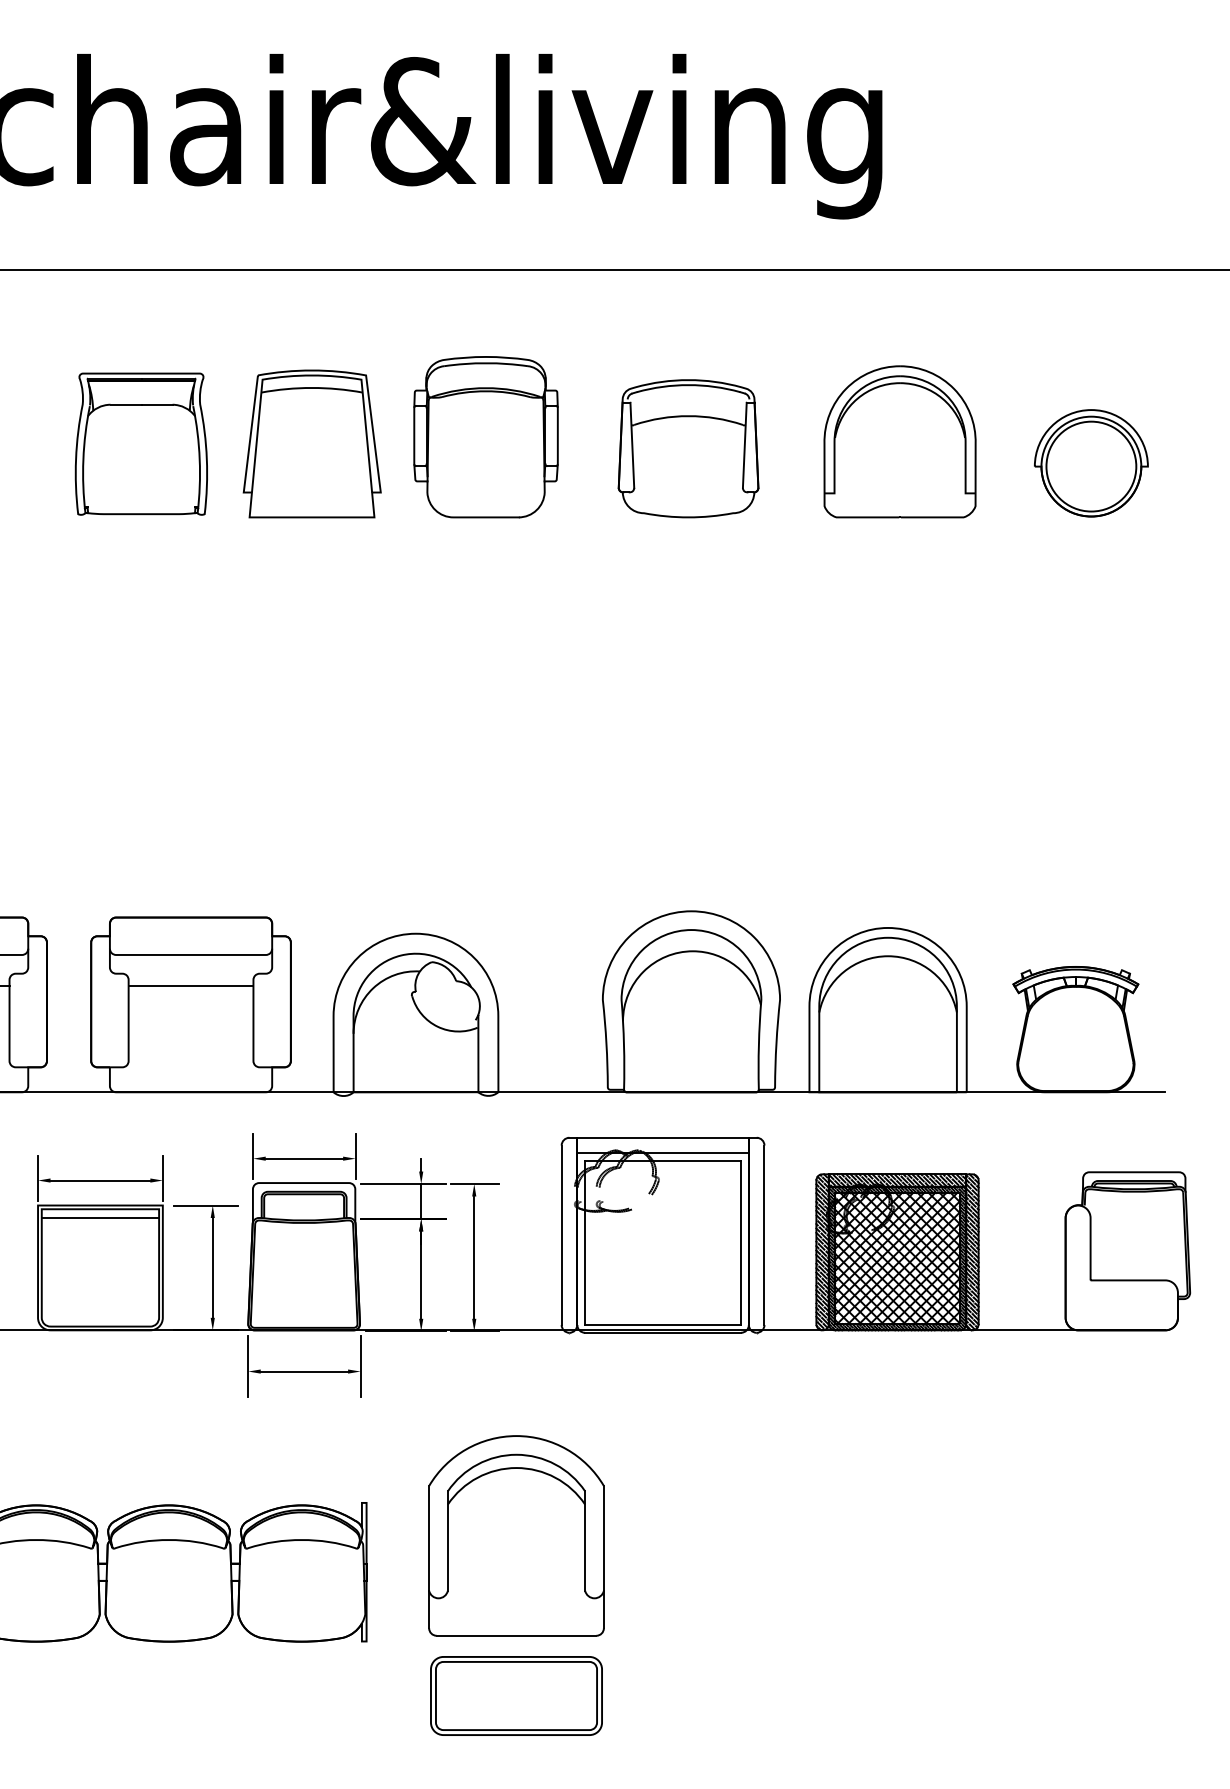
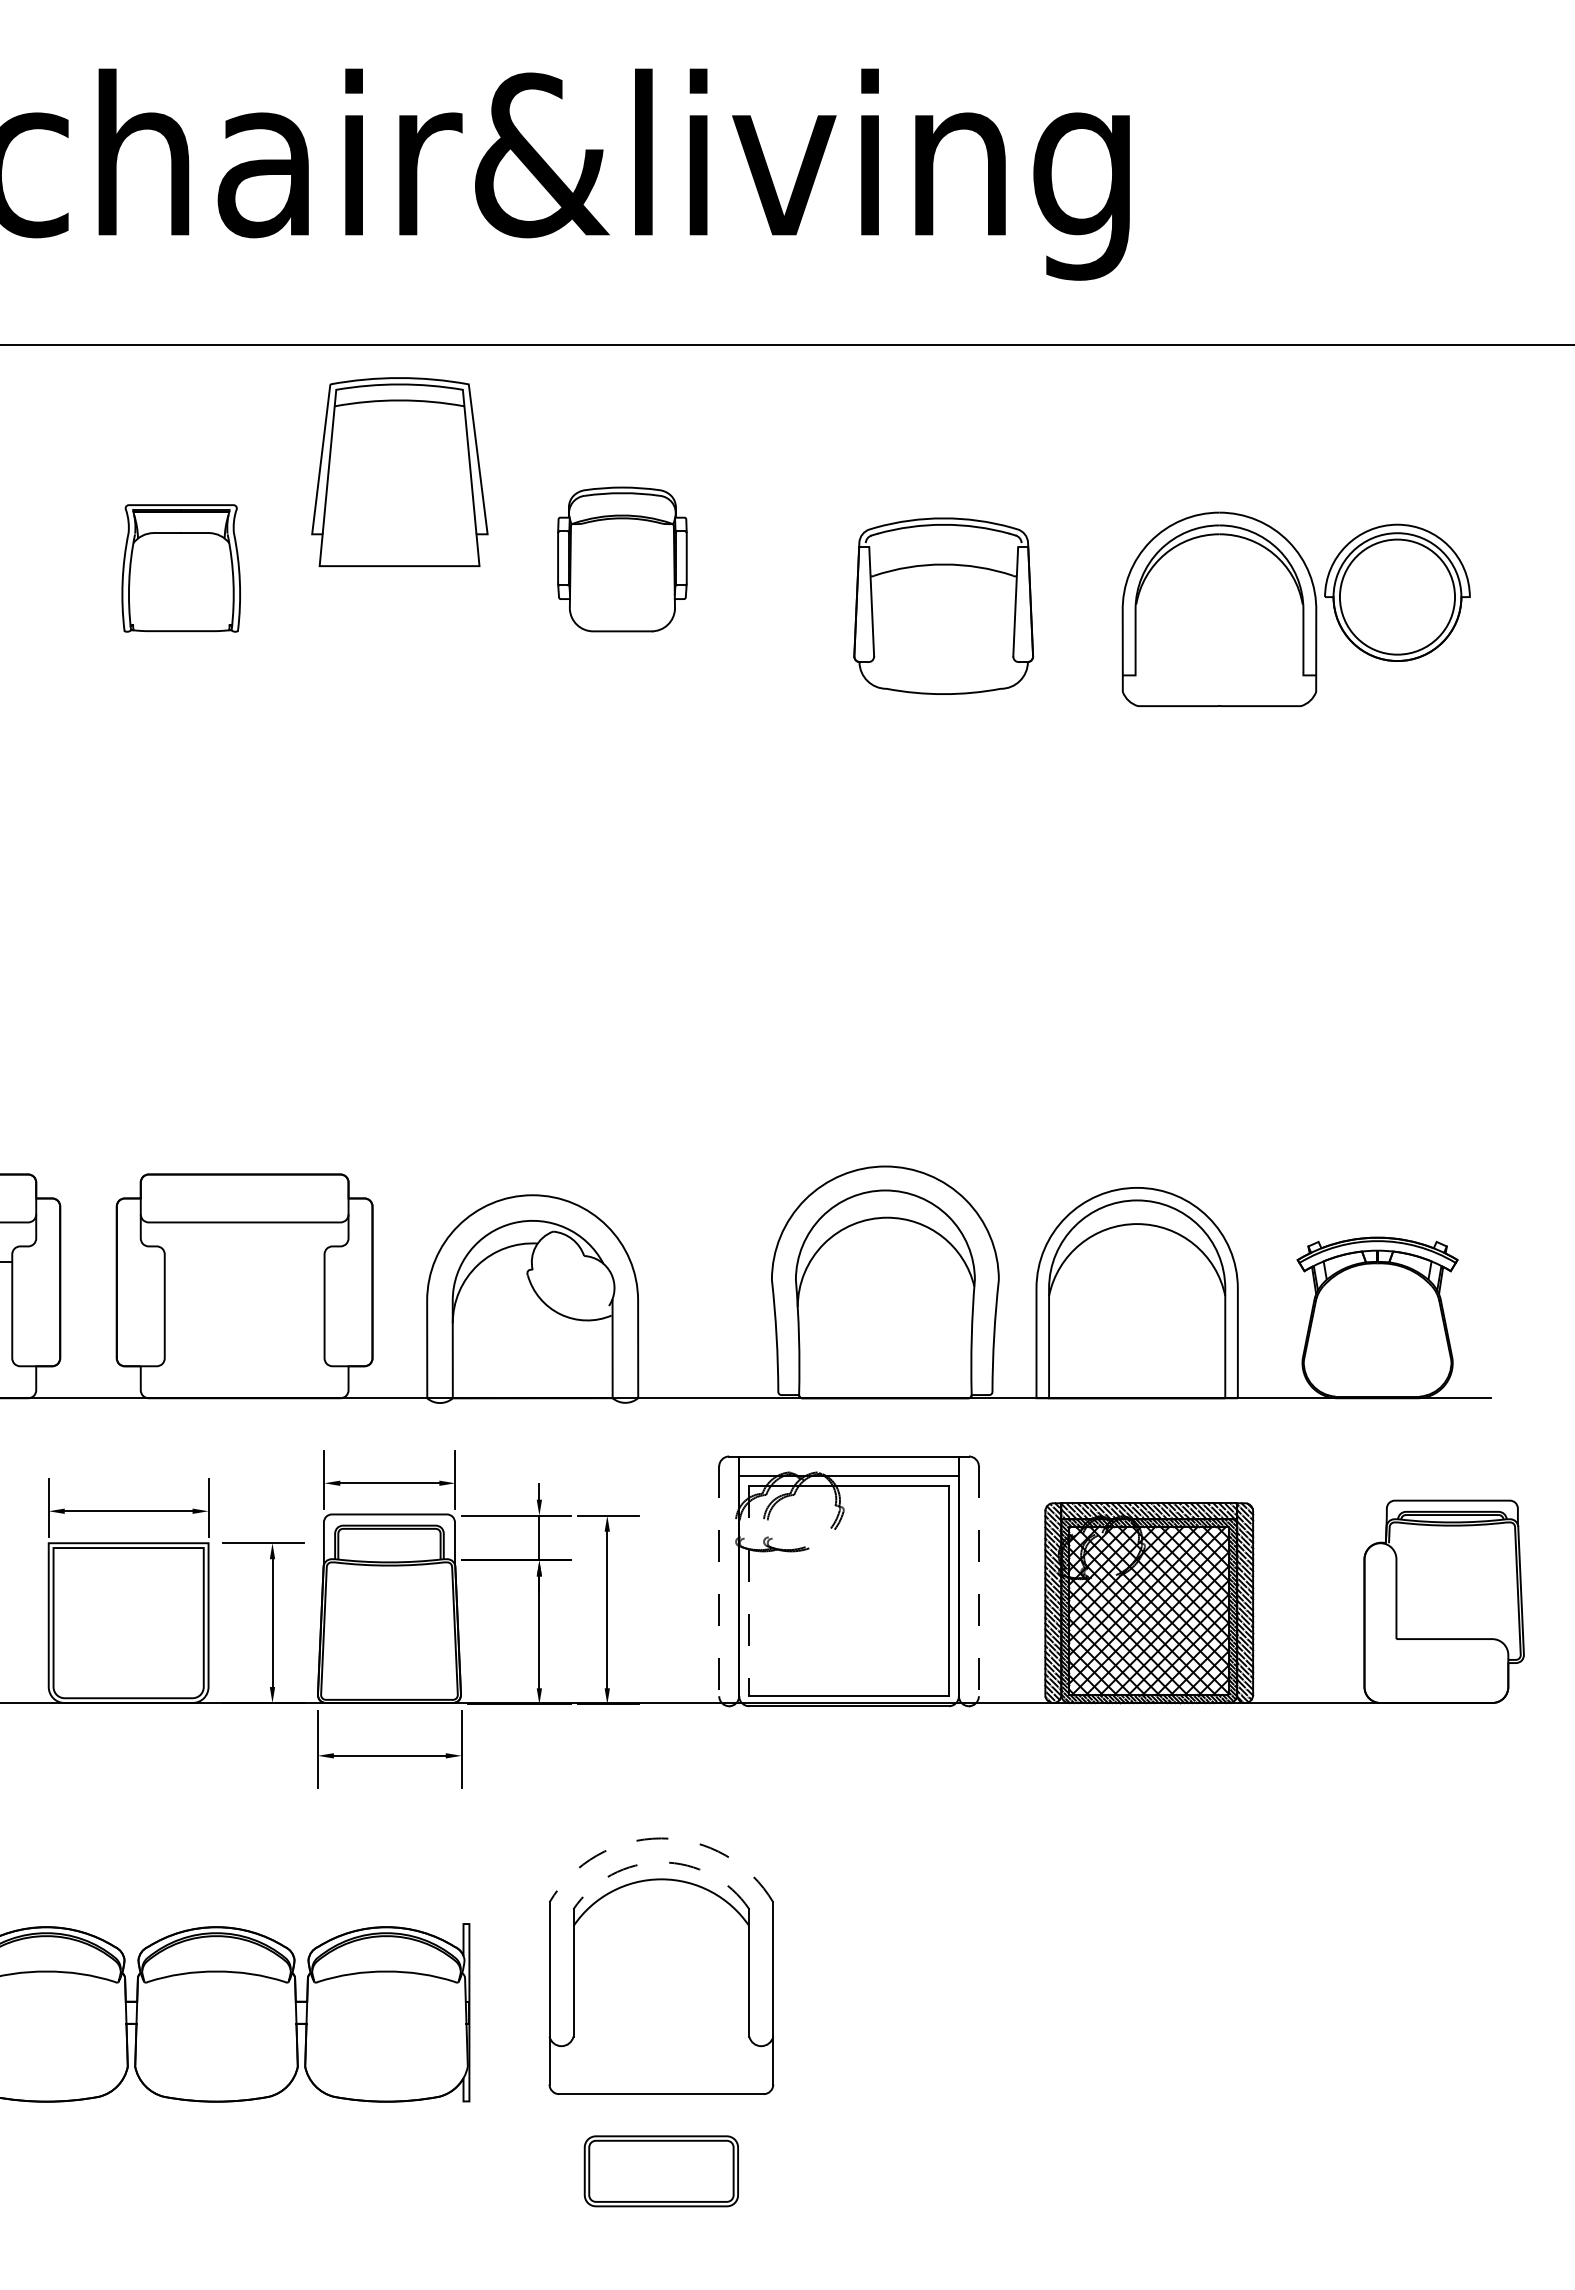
part: (486, 437) -> (622, 559), size x0.7
part: (900, 441) -> (1219, 608), moved
part: (141, 444) -> (181, 568), size x0.7
part: (311, 444) -> (399, 472), moved
part: (688, 448) -> (943, 605), moved
line: (190, 986) -> (244, 1262), removed
line: (100, 1218) -> (128, 1559), removed
line: (561, 1235) -> (719, 1581), solid -> dashed
line: (764, 1235) -> (978, 1581), solid -> dashed
line: (585, 1243) -> (749, 1591), solid -> dashed
arc: (516, 1436) -> (661, 1838), solid -> dashed
arc: (516, 1454) -> (661, 1862), solid -> dashed
part: (516, 1696) -> (661, 2171), size x0.7

